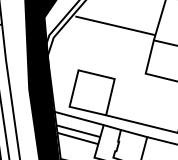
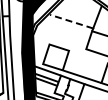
line: (115, 25) -> (71, 21), solid -> dashed

